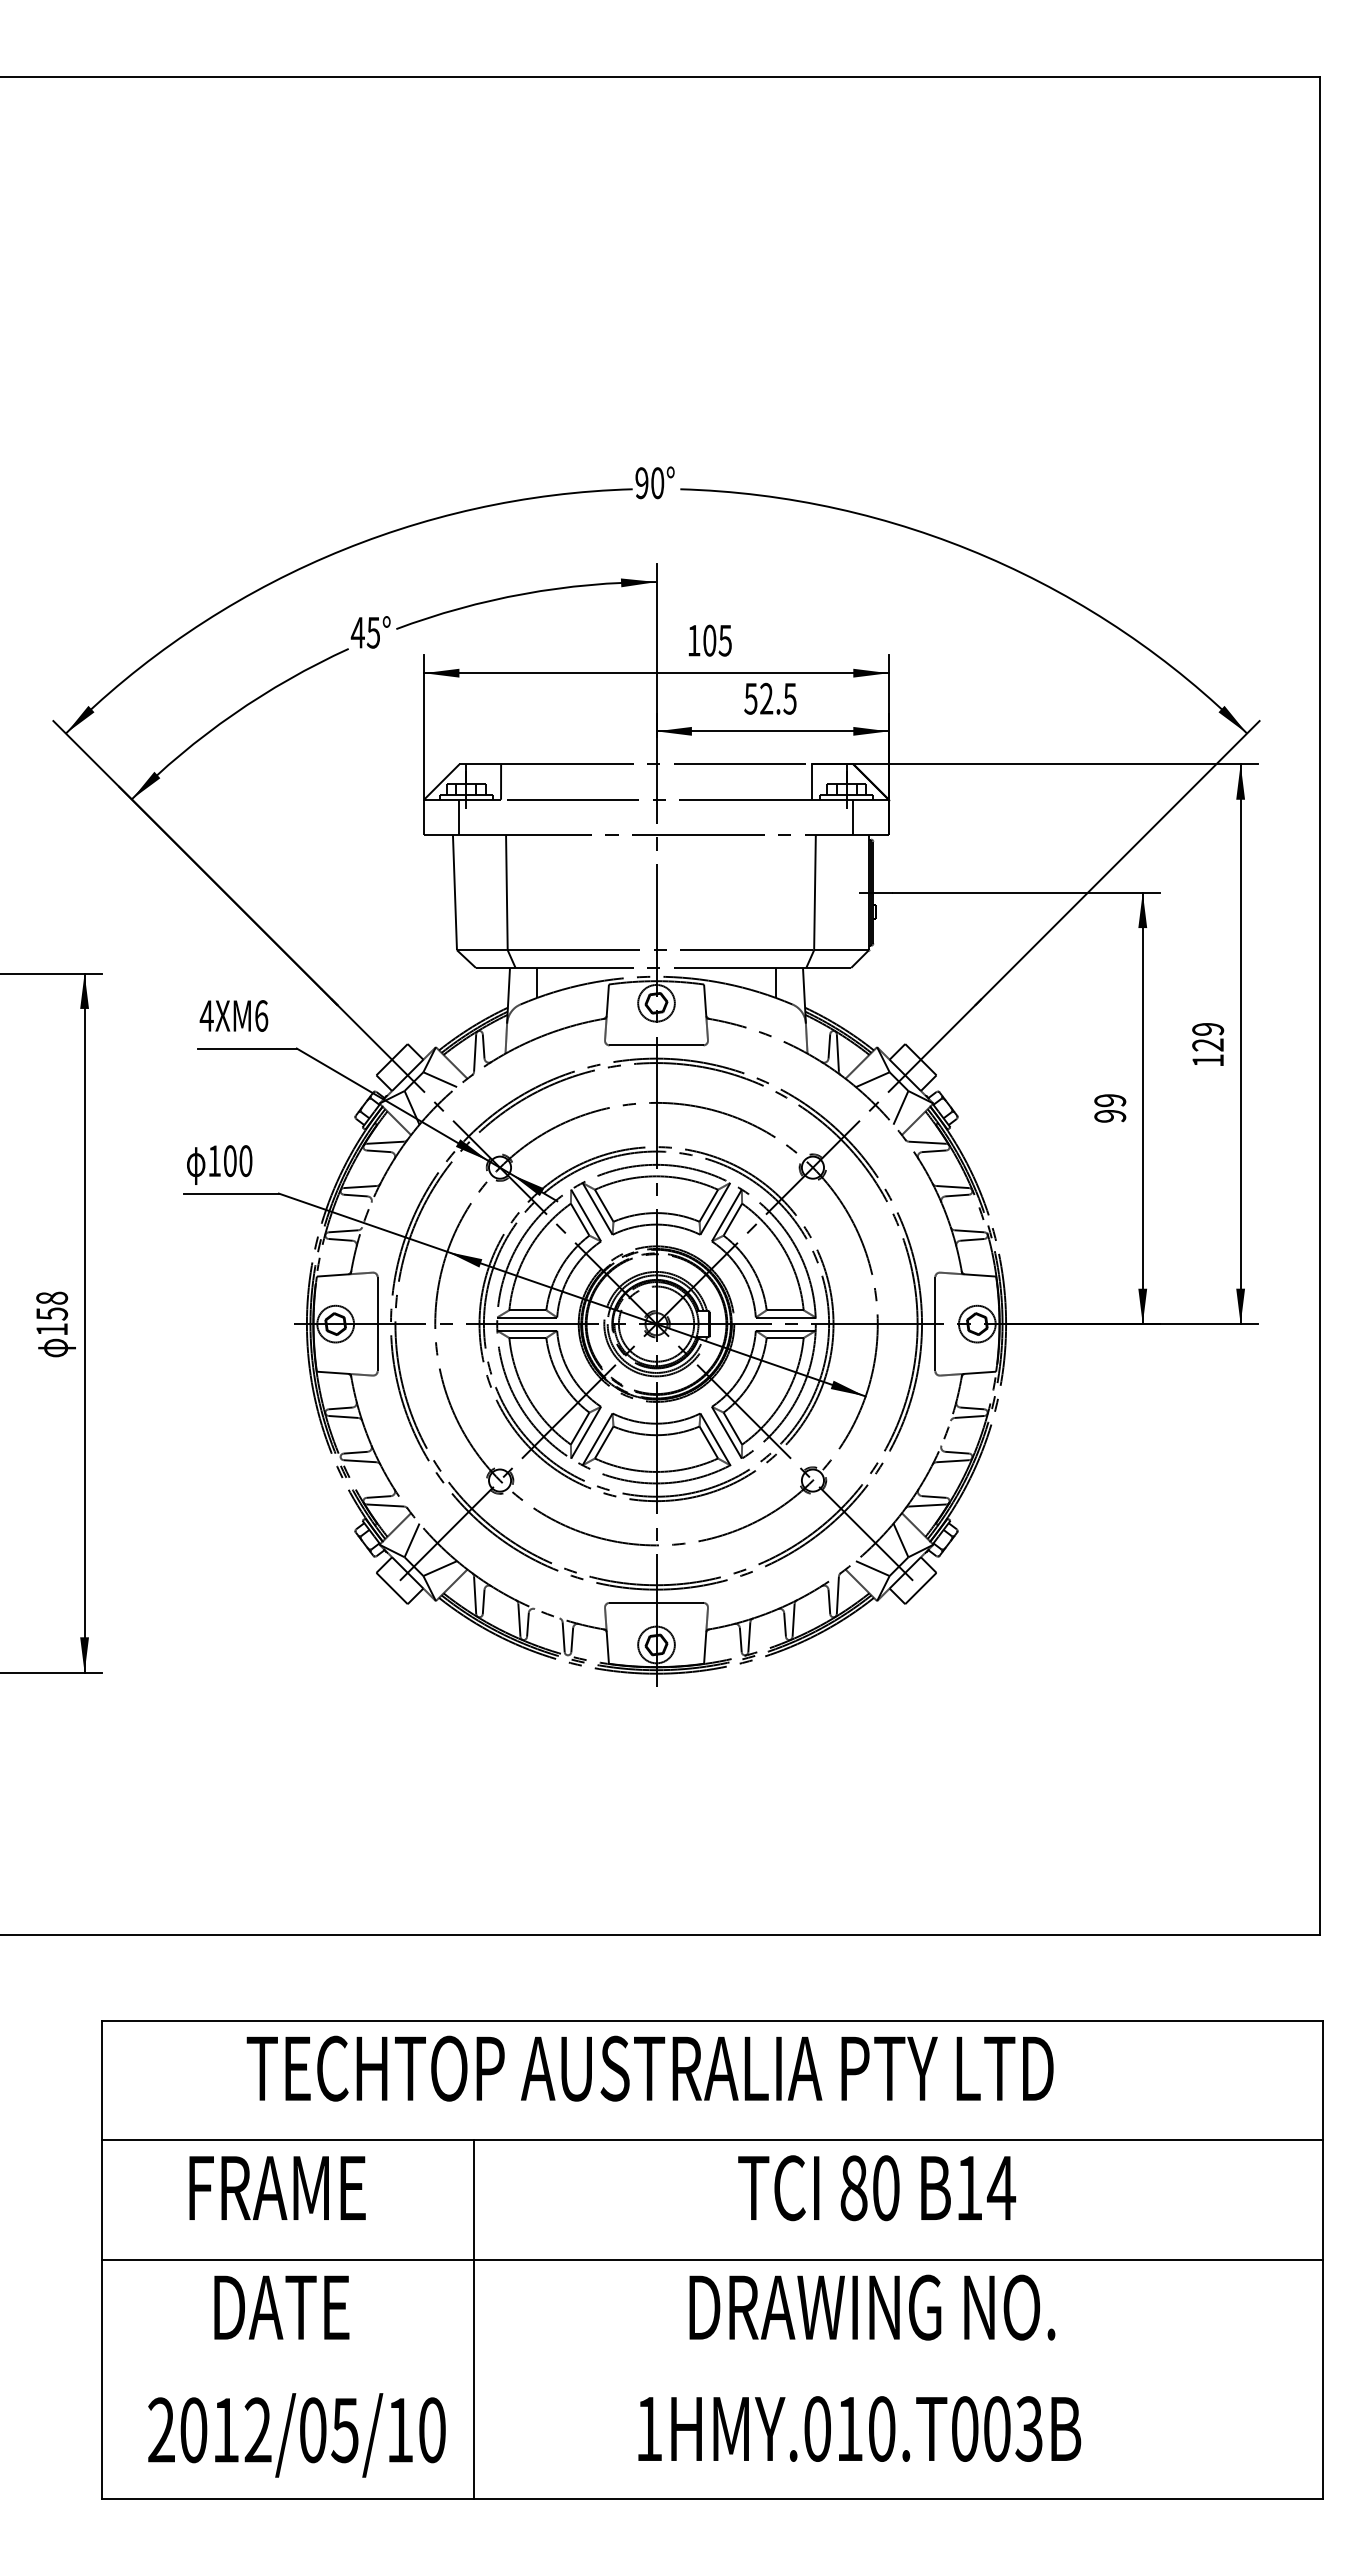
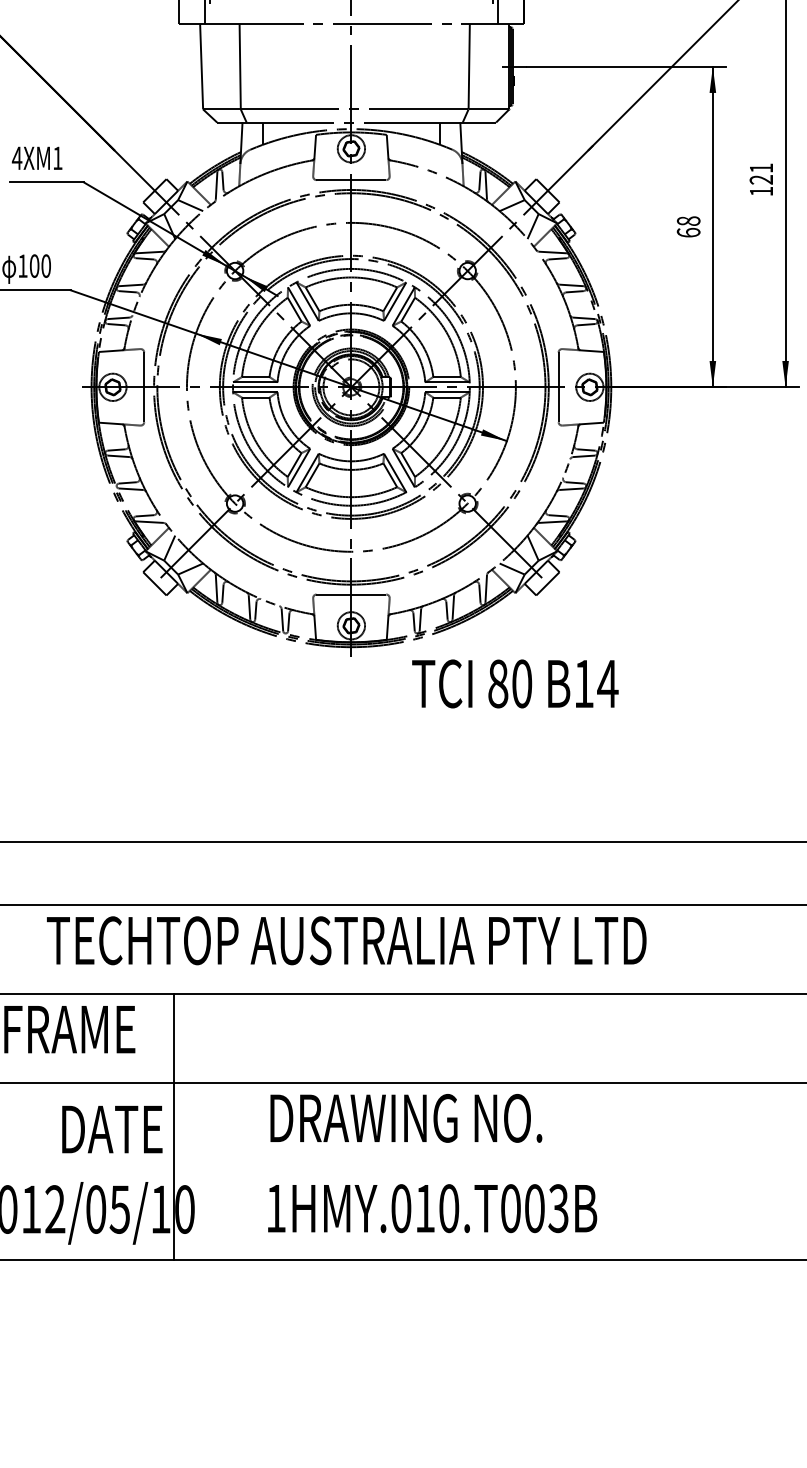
text: (261, 1015) -> (57, 157), 4XM6 -> 4XM1
text: (1208, 1029) -> (761, 168), 129 -> 121
text: (1110, 1108) -> (688, 227), 99 -> 68
text: (877, 2188) -> (515, 684), moved
text: (281, 2307) -> (112, 1129), moved
text: (872, 2307) -> (406, 1118), moved
line: (473, 2319) -> (173, 1127), moved
text: (859, 2428) -> (432, 1208), moved

